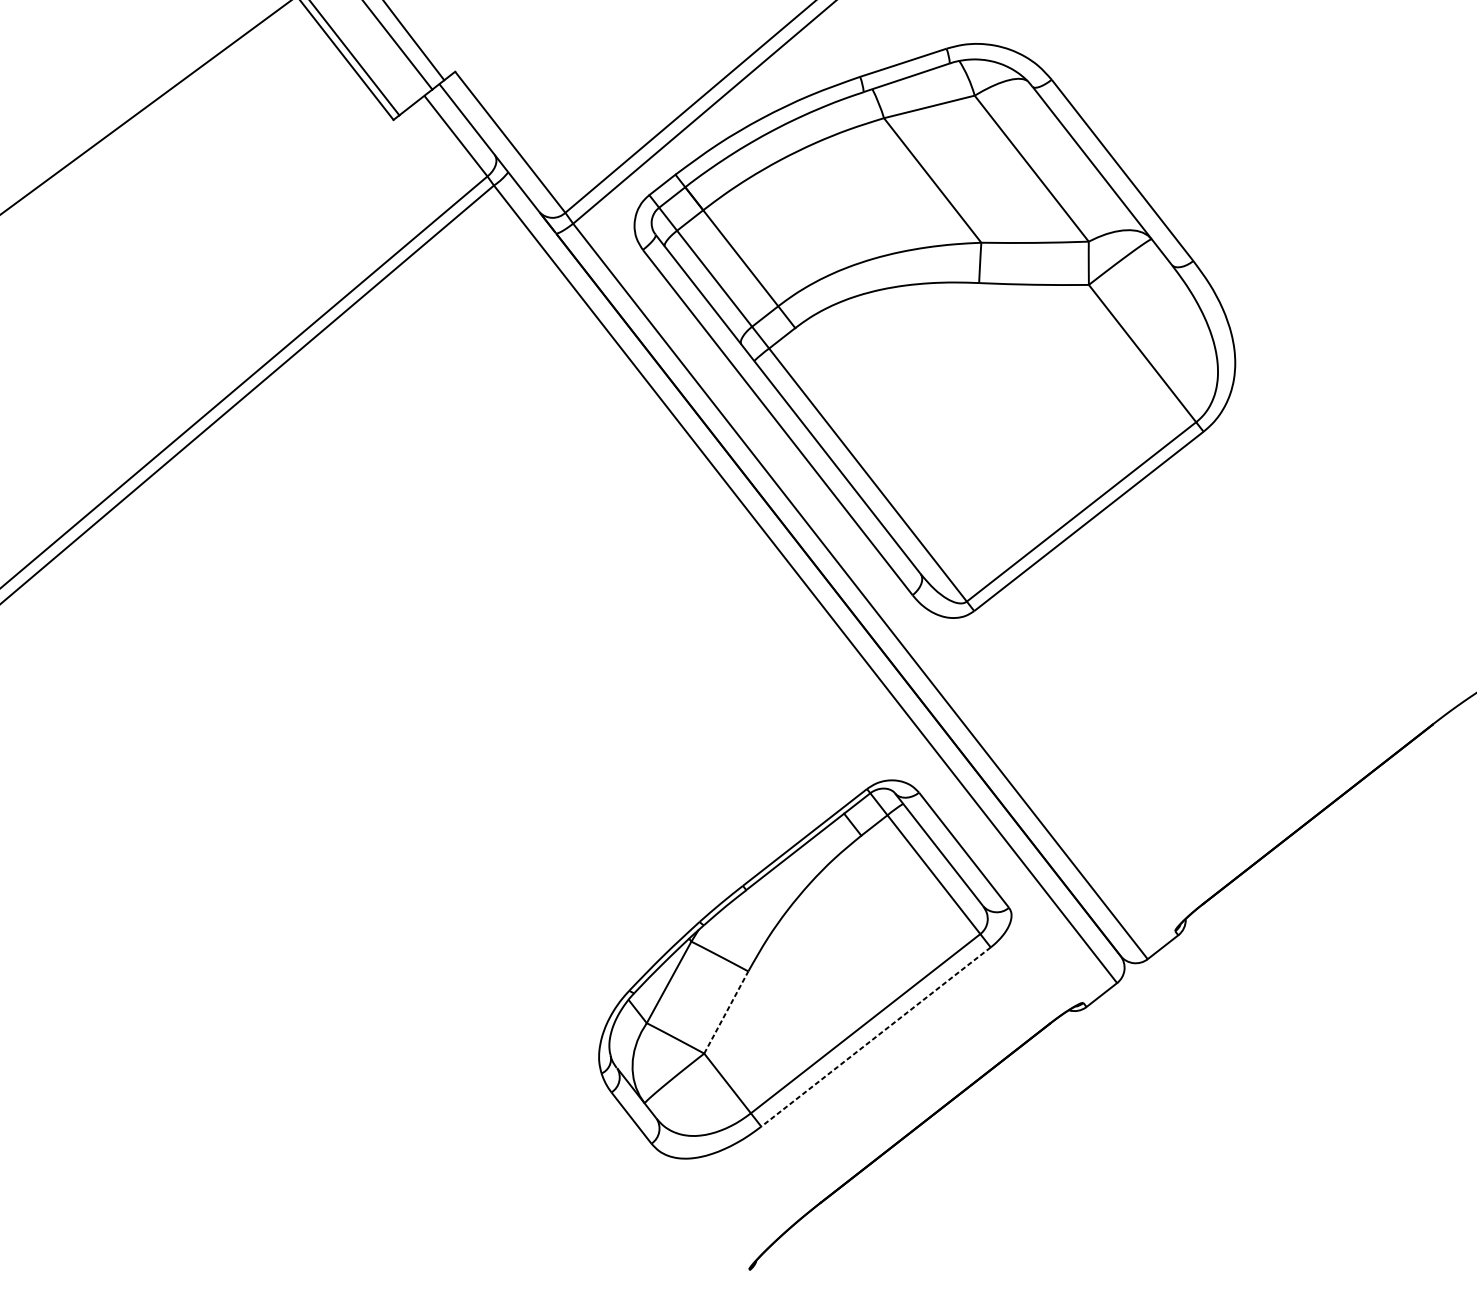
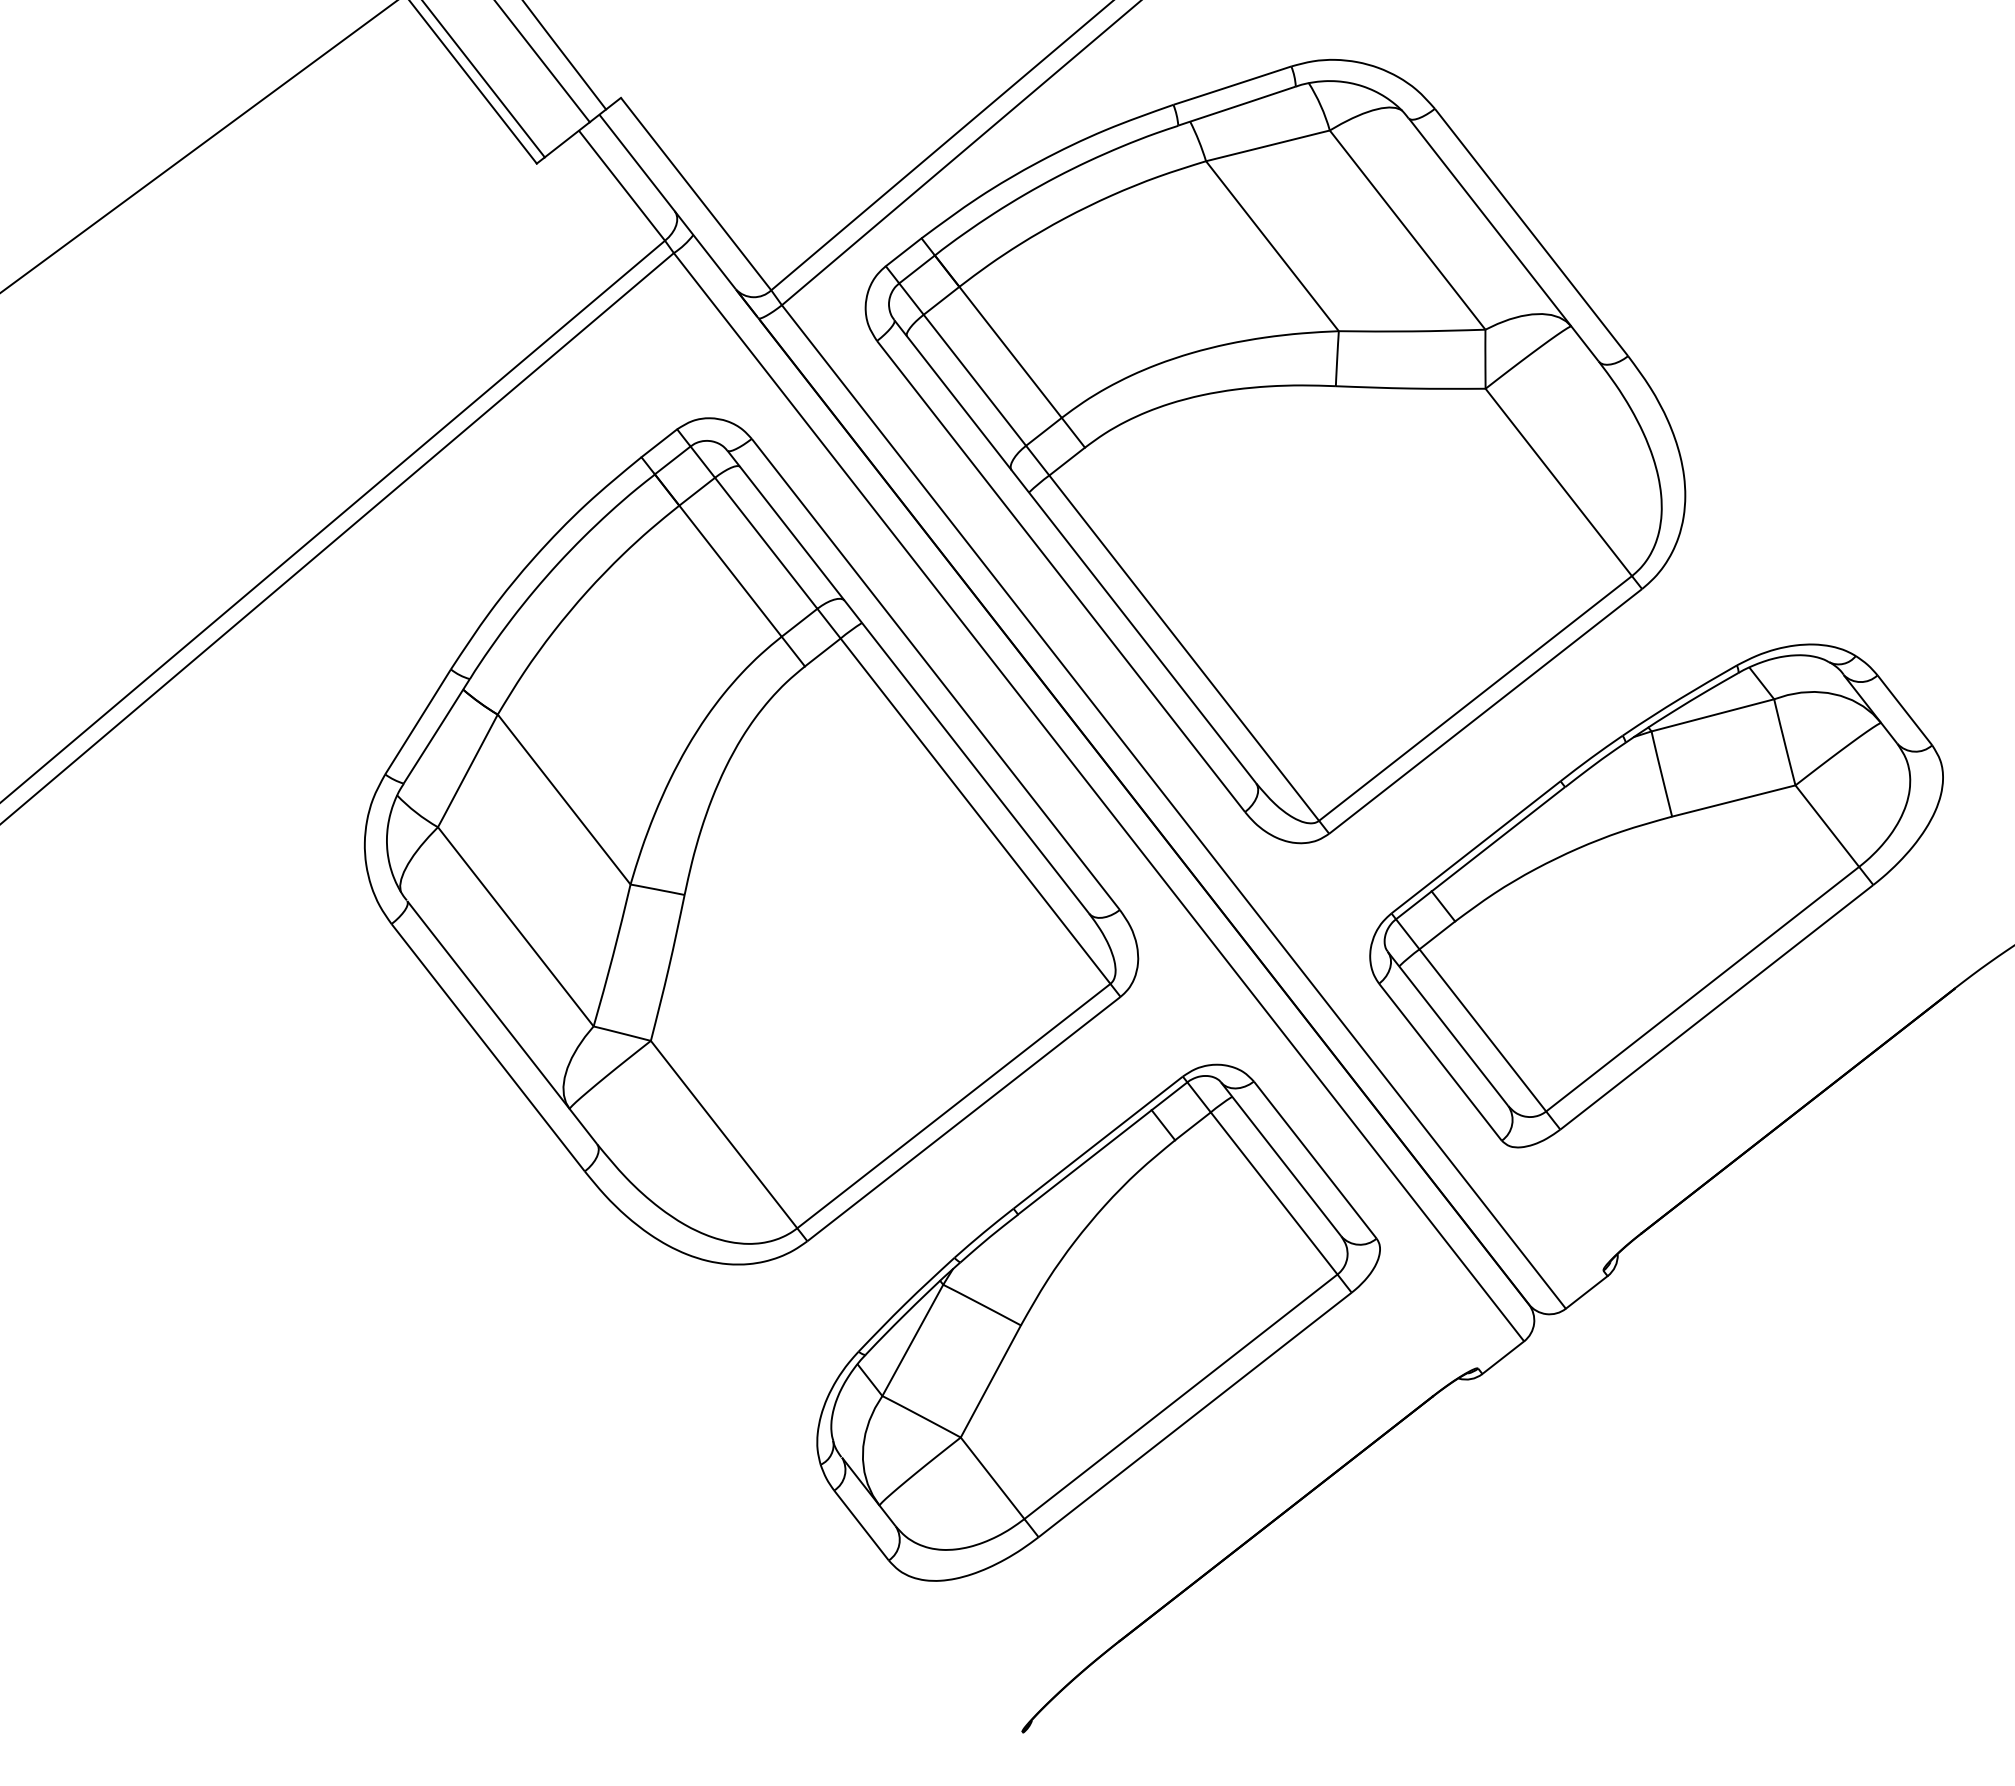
part: (550, 616) -> (751, 841), added
part: (1214, 656) -> (1656, 895), added
line: (726, 1012) -> (990, 1381), dashed -> solid
line: (875, 1037) -> (1194, 1415), dashed -> solid

